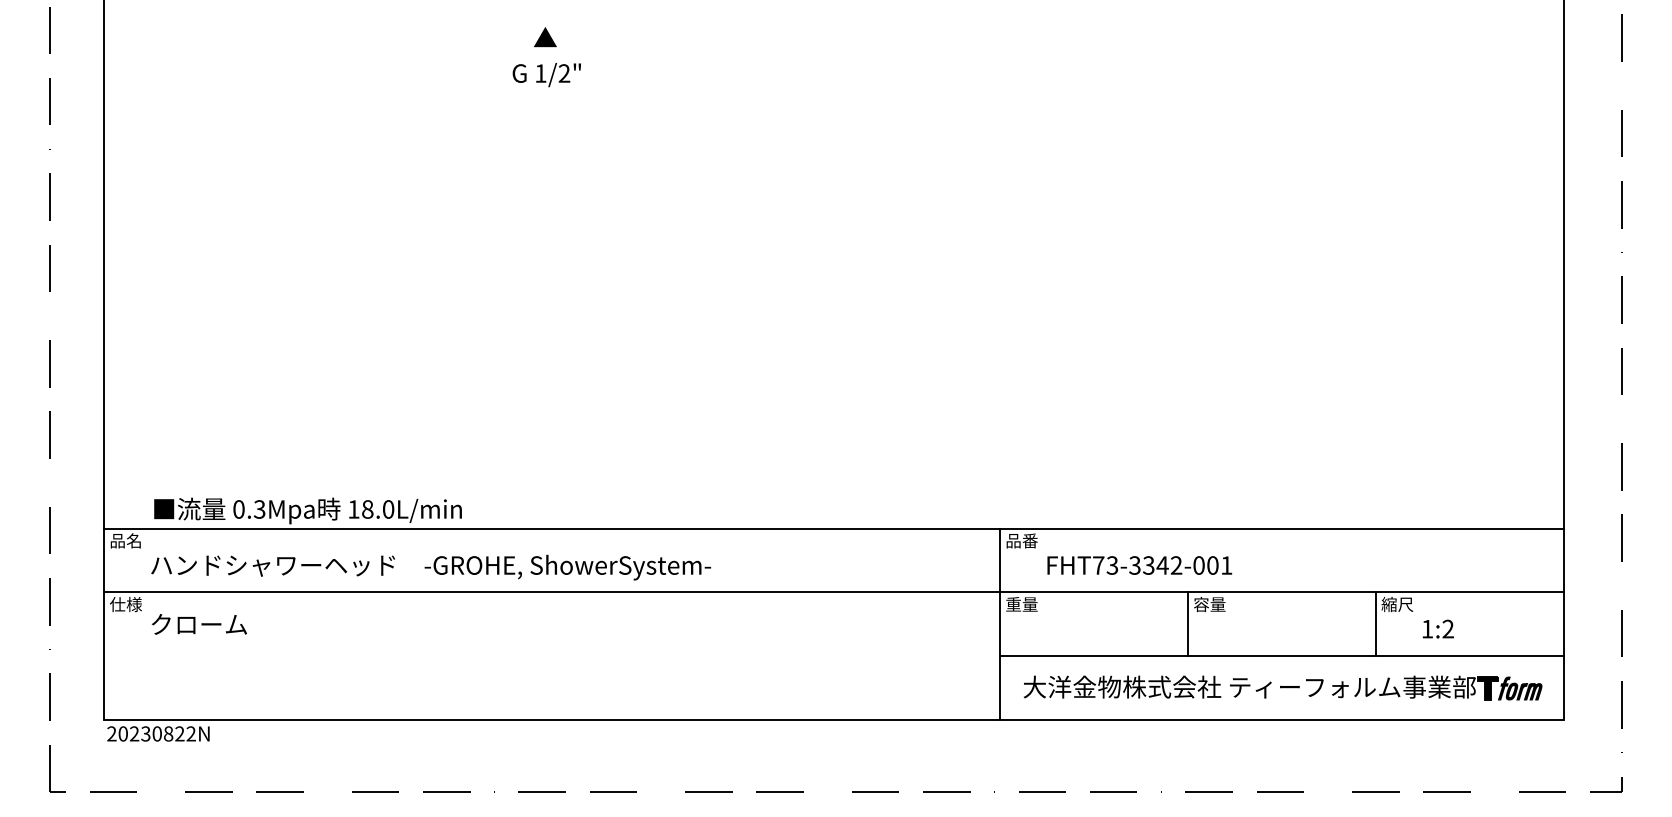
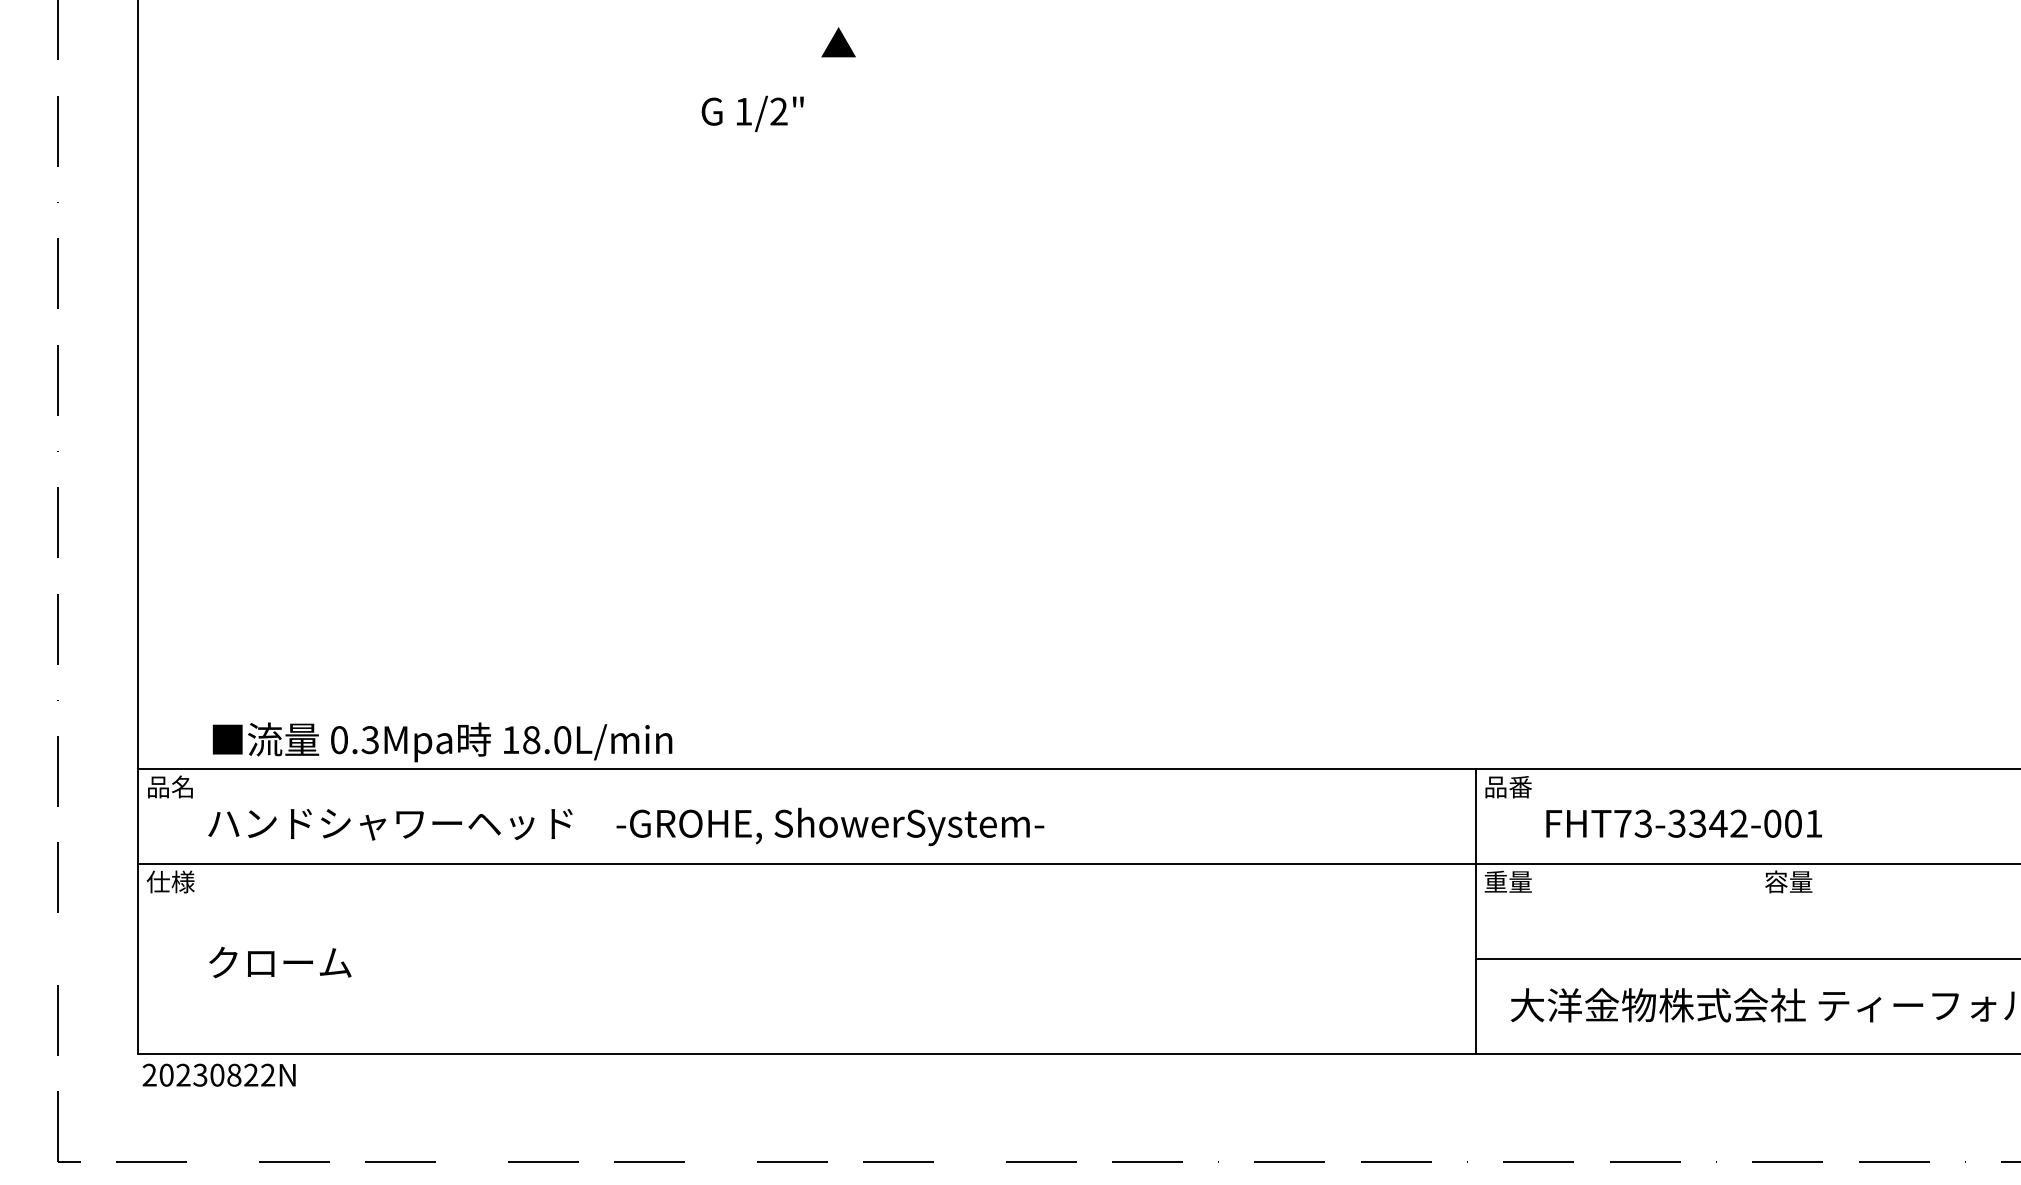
text: (545, 37) -> (838, 42), moved
text: (546, 75) -> (752, 114), moved
line: (1187, 623) -> (1755, 910), removed
text: (198, 624) -> (278, 962), moved

